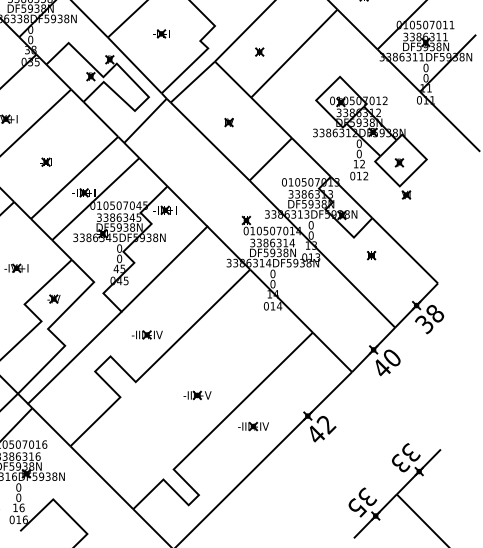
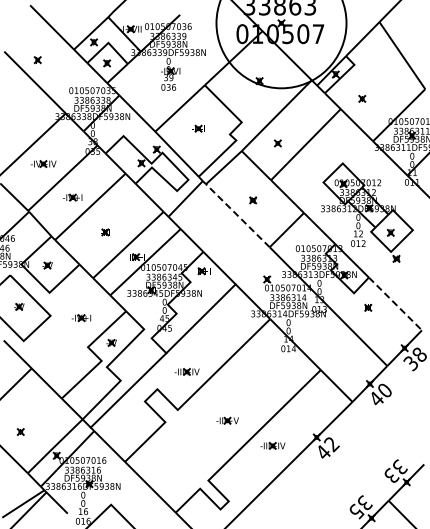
line: (209, 141) -> (237, 215), solid -> dashed
line: (405, 251) -> (395, 304), solid -> dashed

